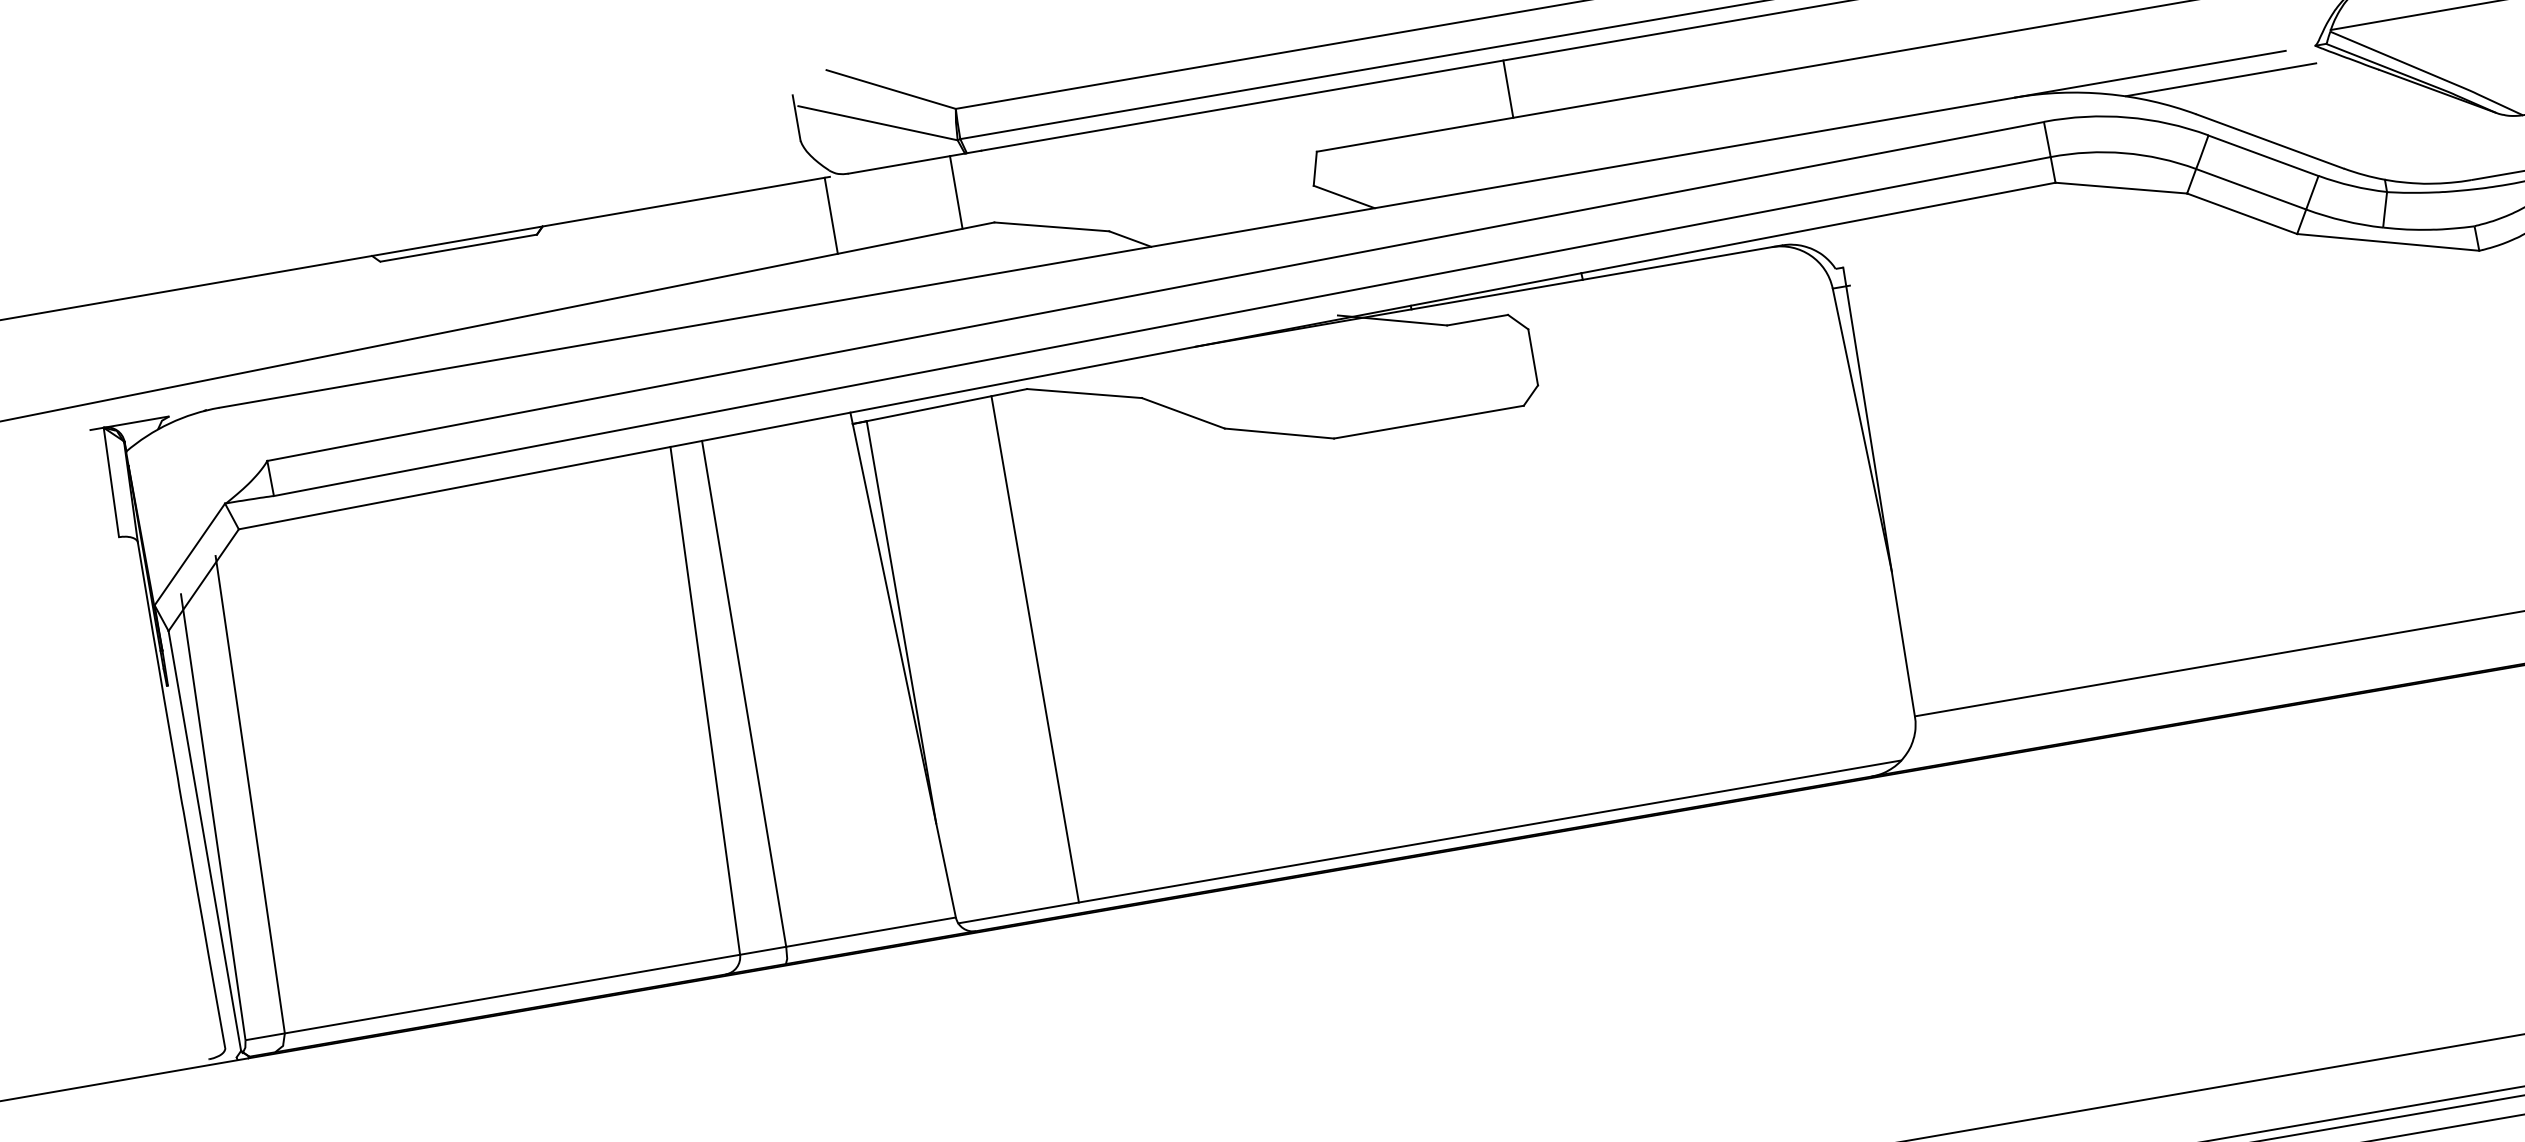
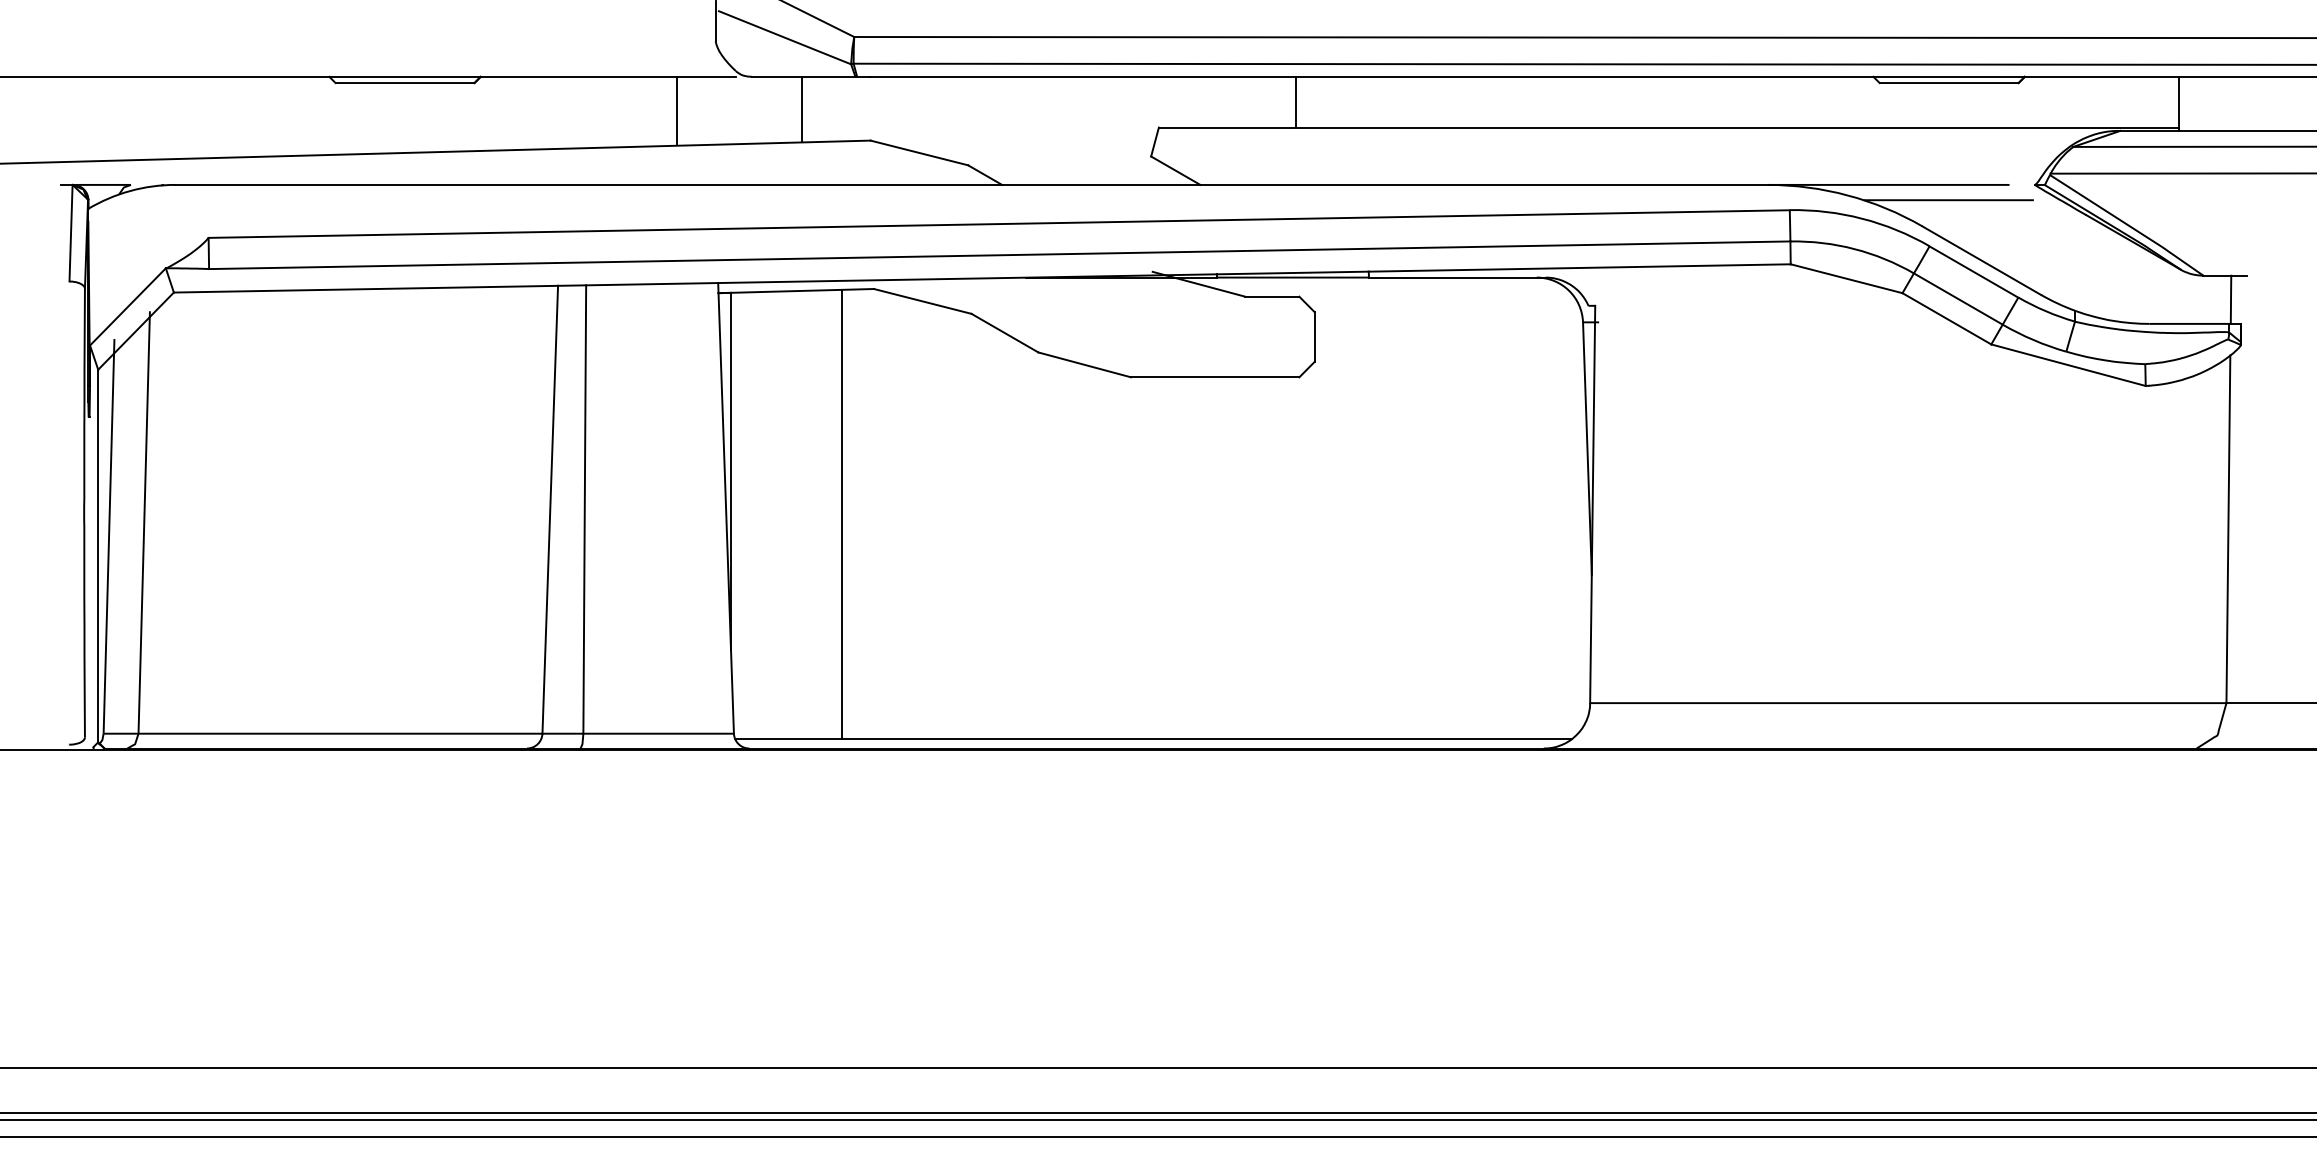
line: (1508, 88) -> (1296, 101), moved
line: (956, 191) -> (802, 108), moved
line: (831, 215) -> (677, 110), moved

